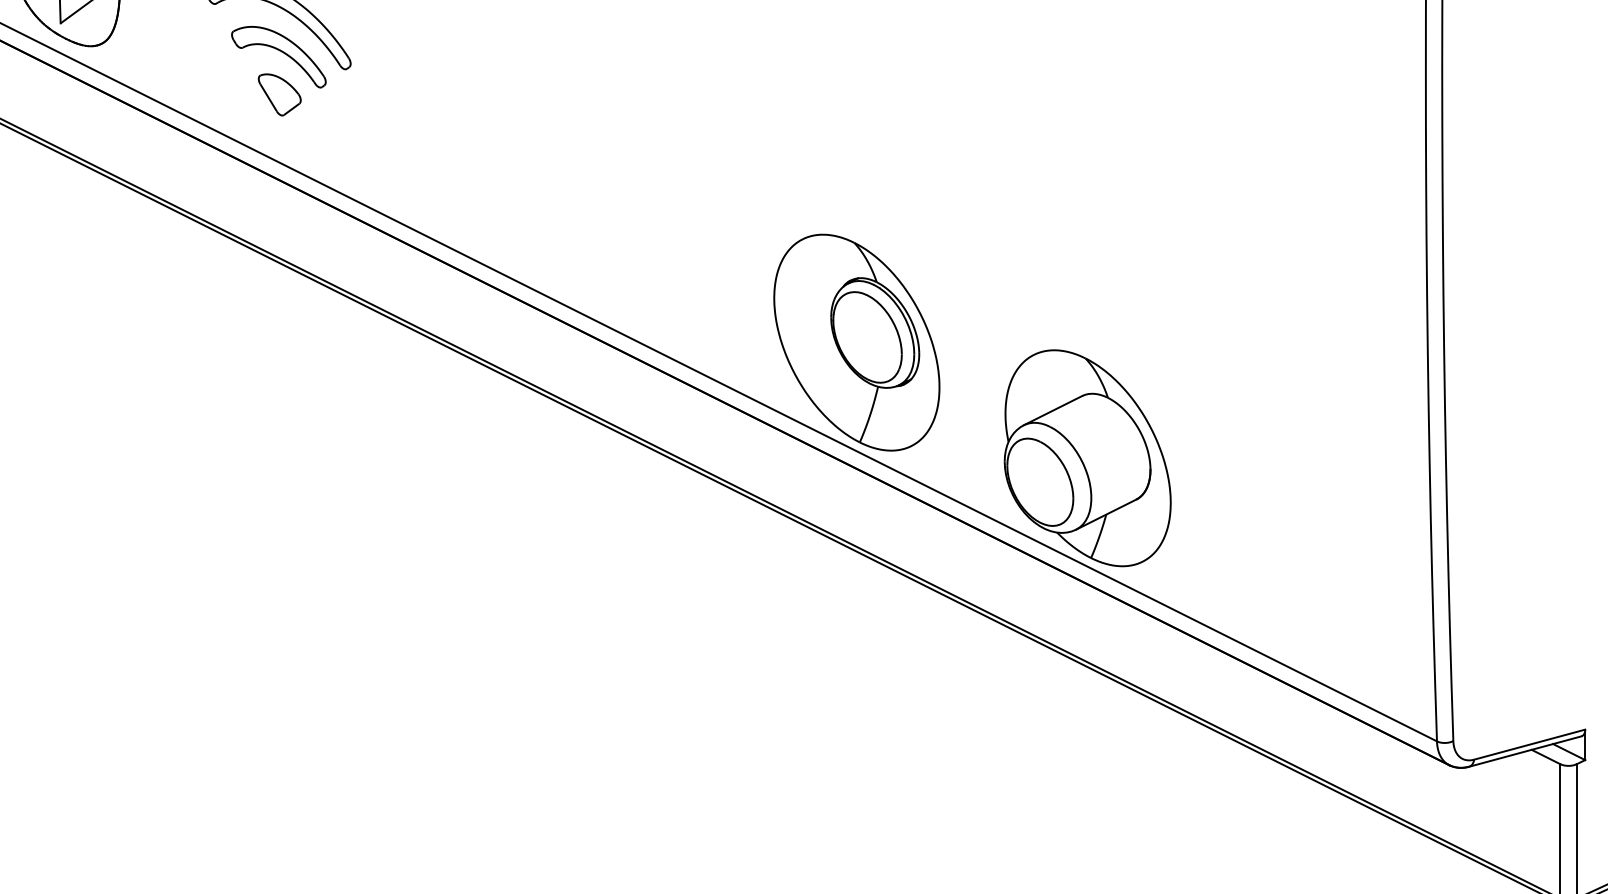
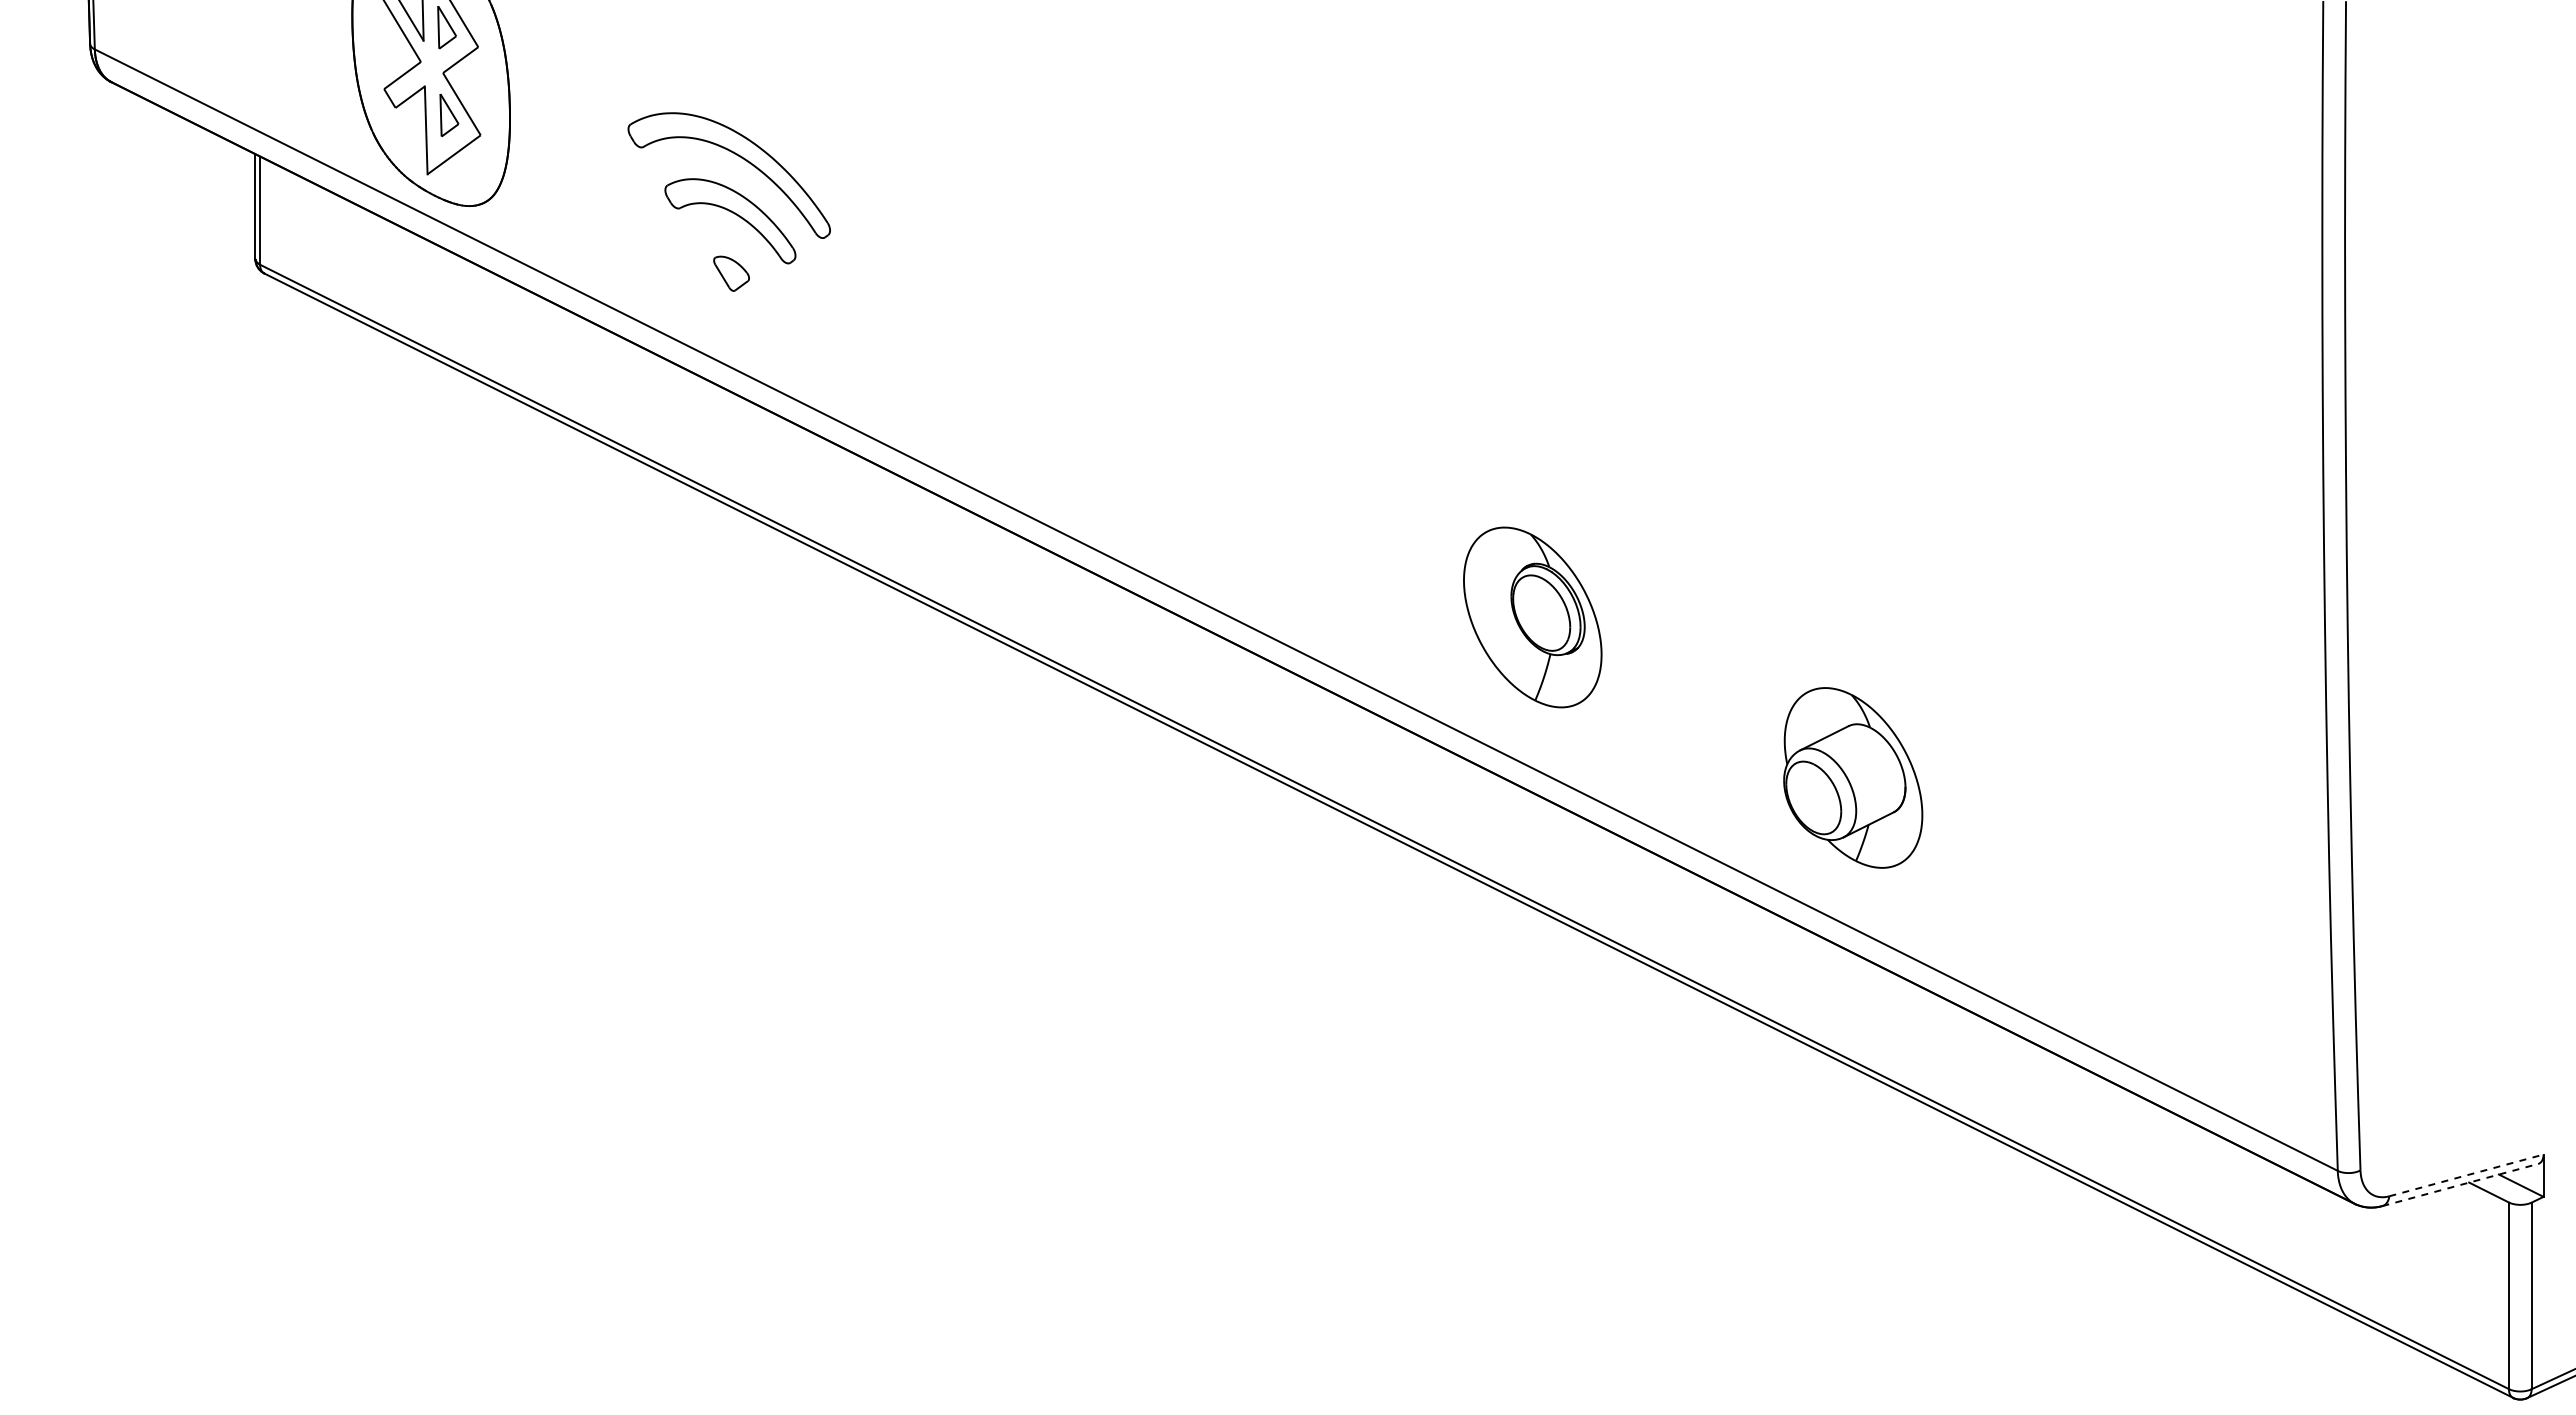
part: (279, 94) -> (731, 273), size x0.6
part: (856, 342) -> (1532, 617), size x0.6
part: (1088, 457) -> (1853, 777), size x0.6
line: (1529, 744) -> (2466, 1175), solid -> dashed
line: (1525, 751) -> (2460, 1185), solid -> dashed

